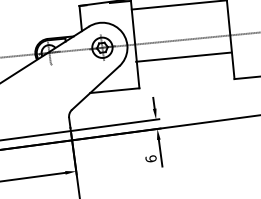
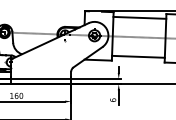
line: (183, 56) -> (138, 56), moved

